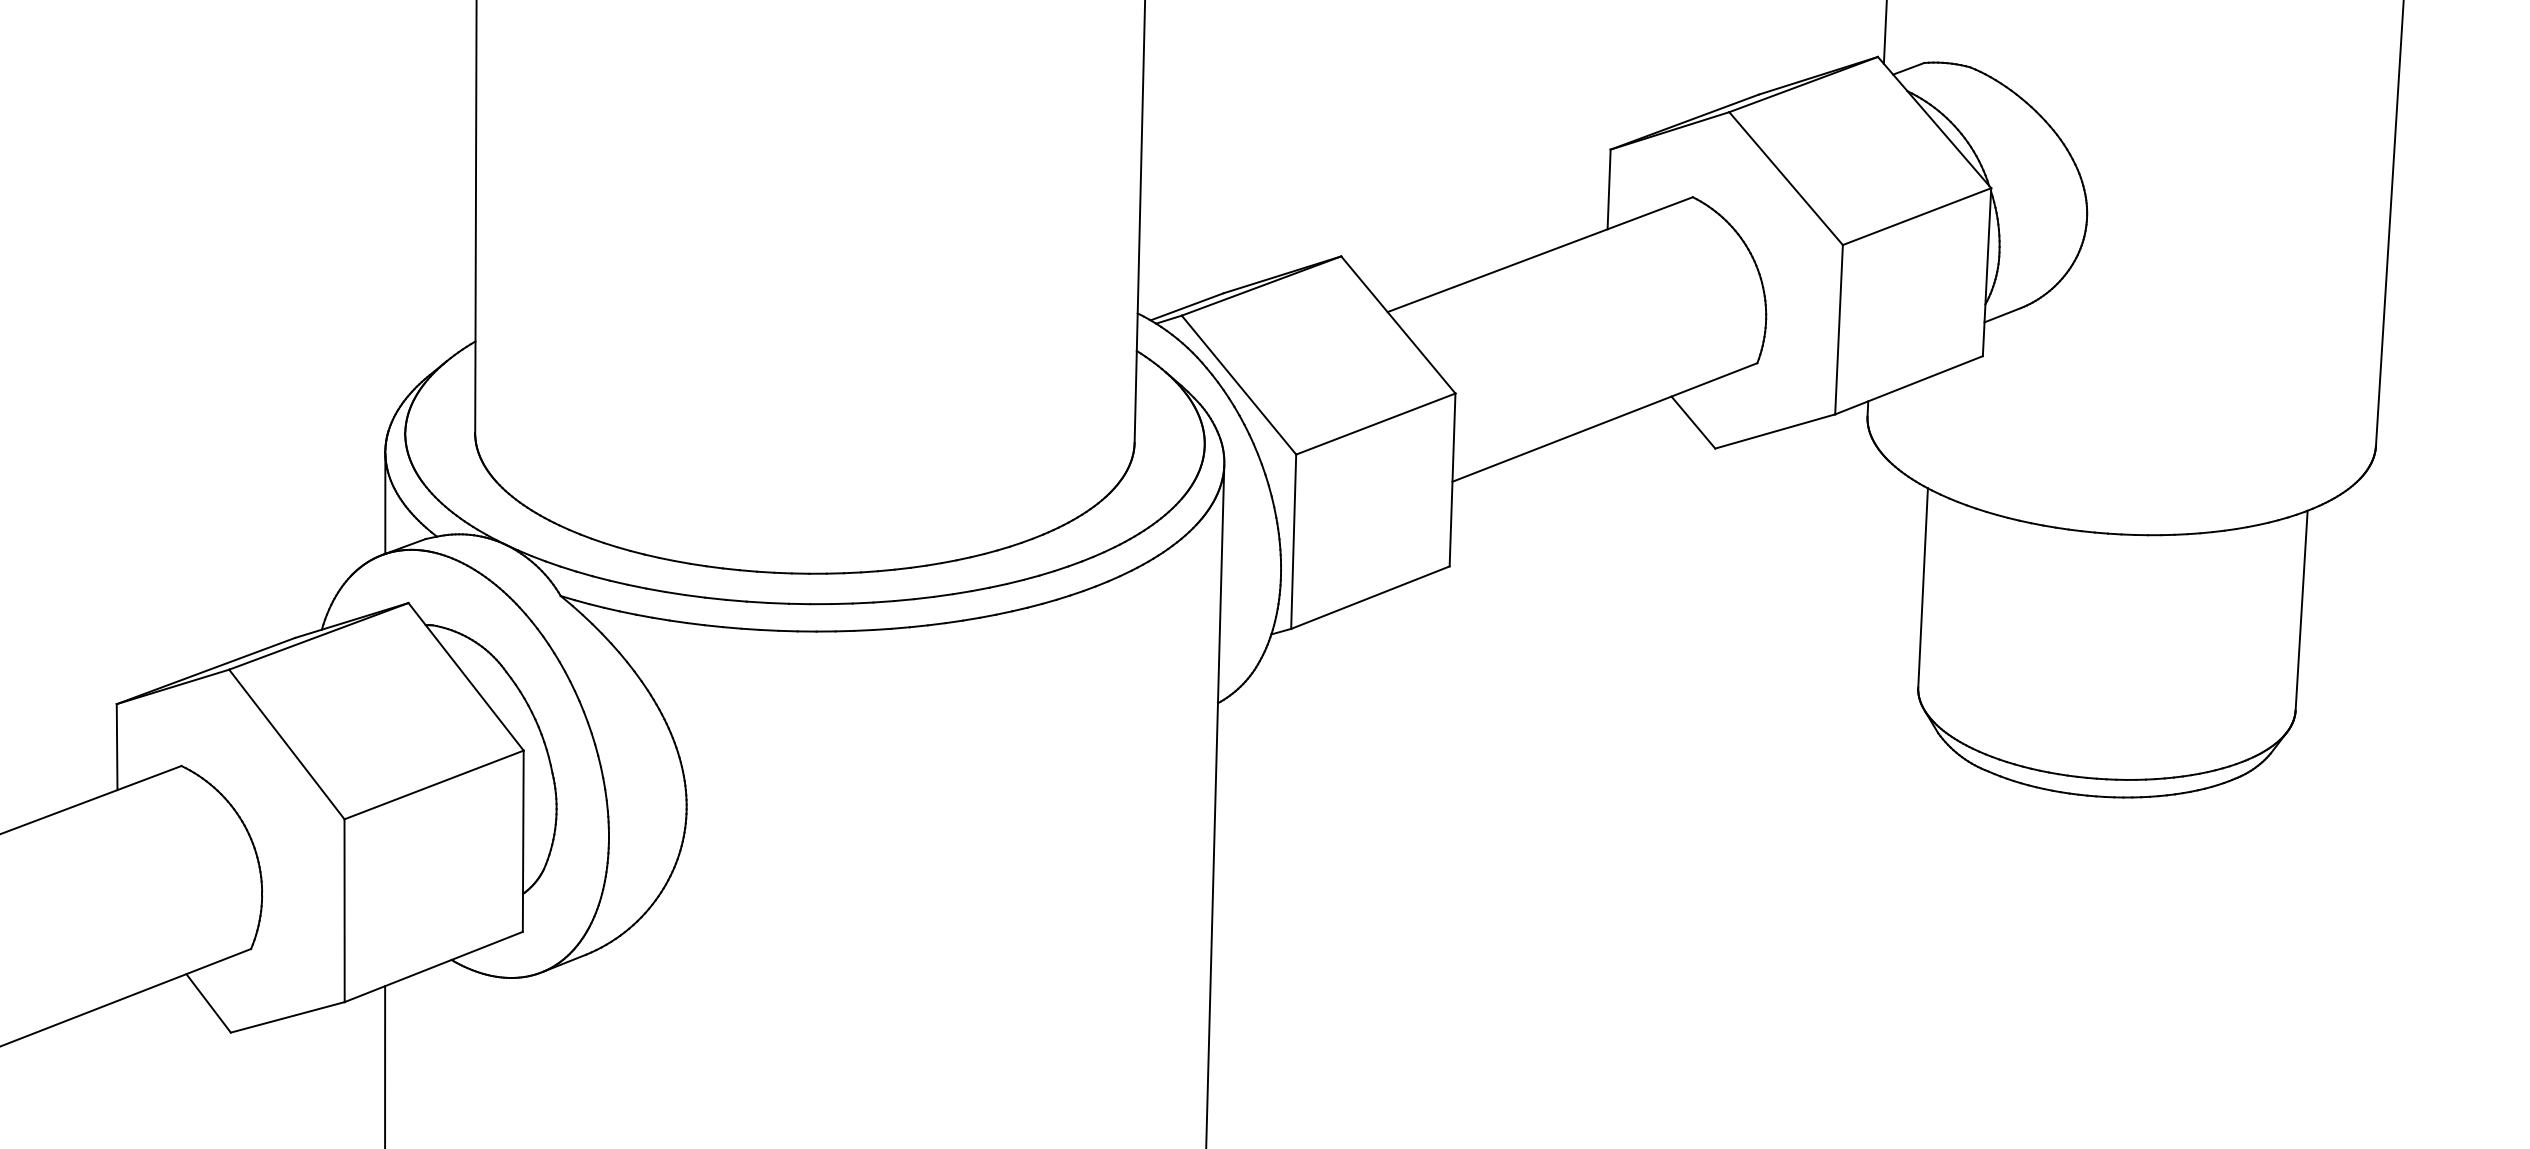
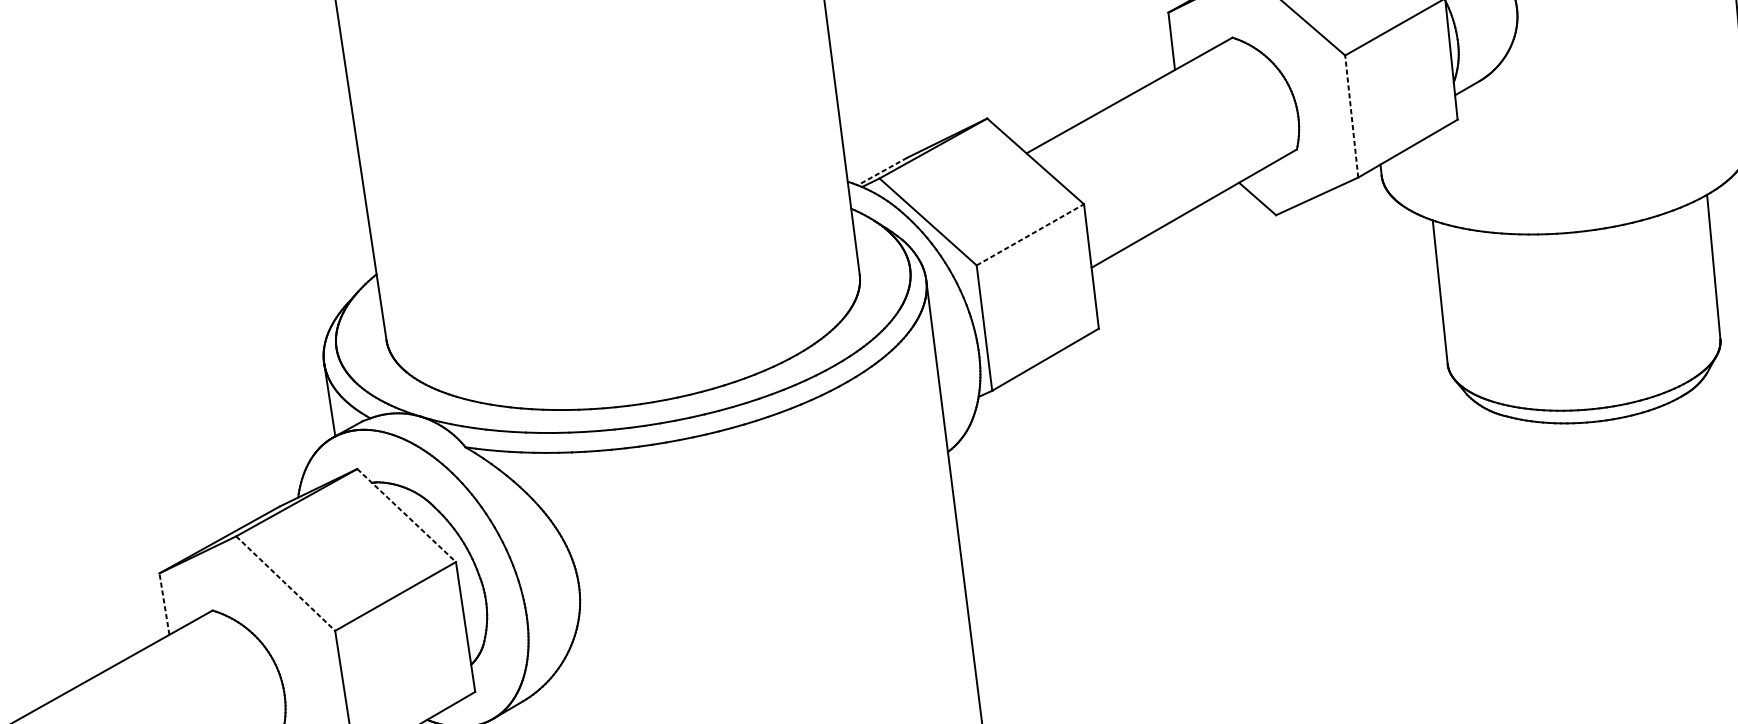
line: (1187, 306) -> (882, 171), solid -> dashed
line: (1839, 329) -> (1352, 116), solid -> dashed
line: (1376, 423) -> (1030, 234), solid -> dashed
line: (466, 676) -> (406, 515), solid -> dashed
line: (287, 744) -> (286, 583), solid -> dashed
line: (117, 747) -> (164, 604), solid -> dashed

